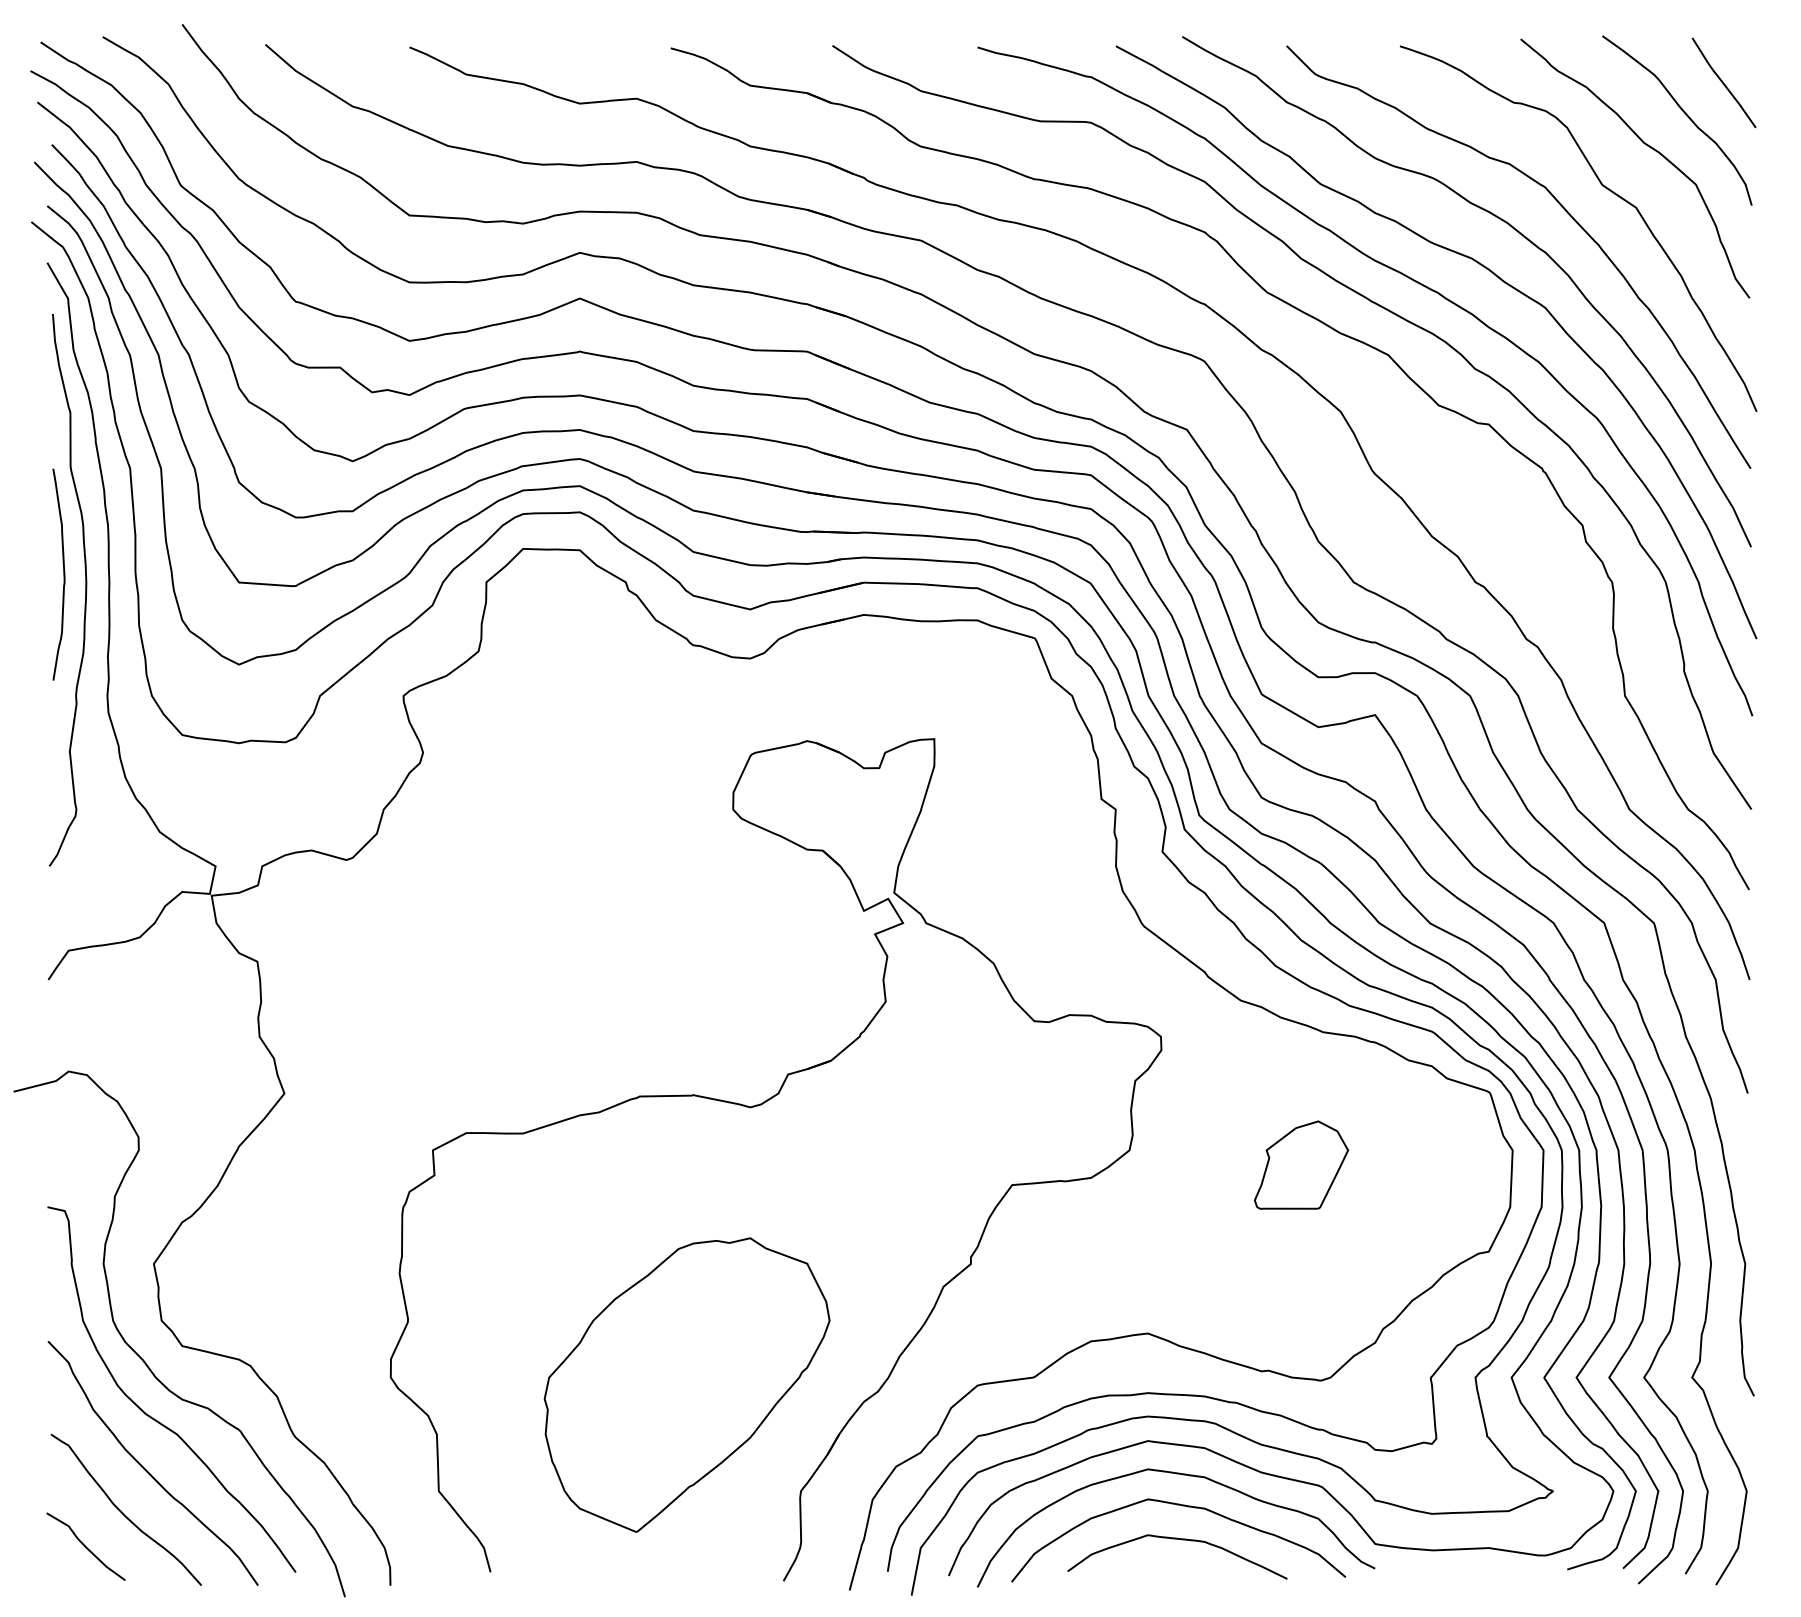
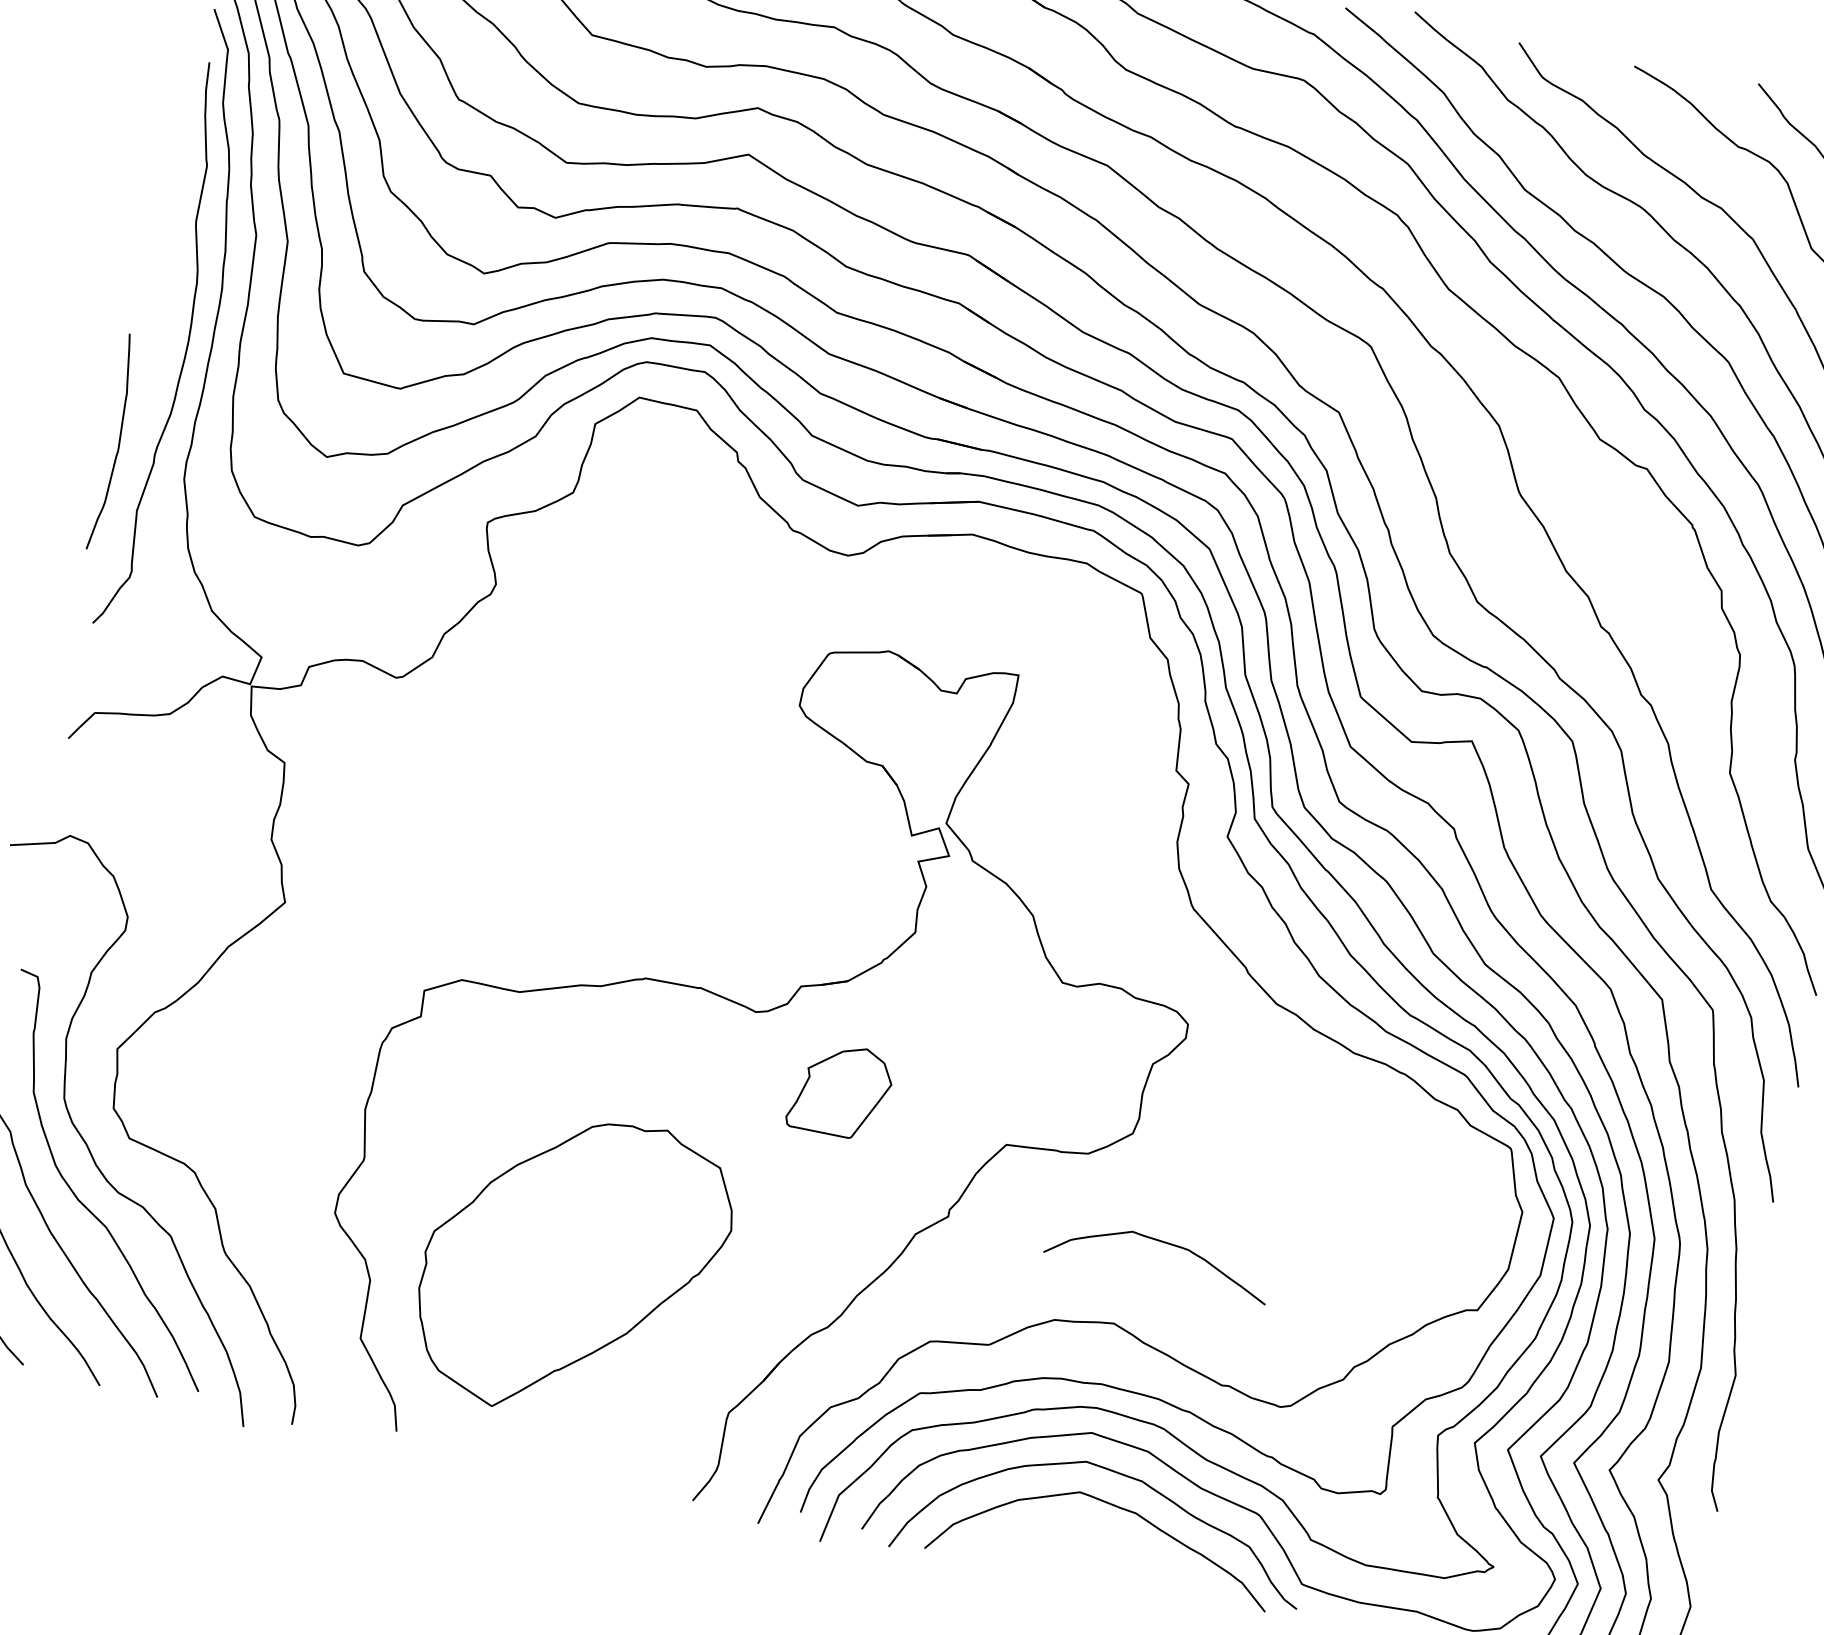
curve: (63, 574) -> (118, 443), moved
part: (1301, 1164) -> (841, 1089), moved
part: (686, 1384) -> (572, 1266), moved
curve: (1181, 1540) -> (1165, 1244), moved

